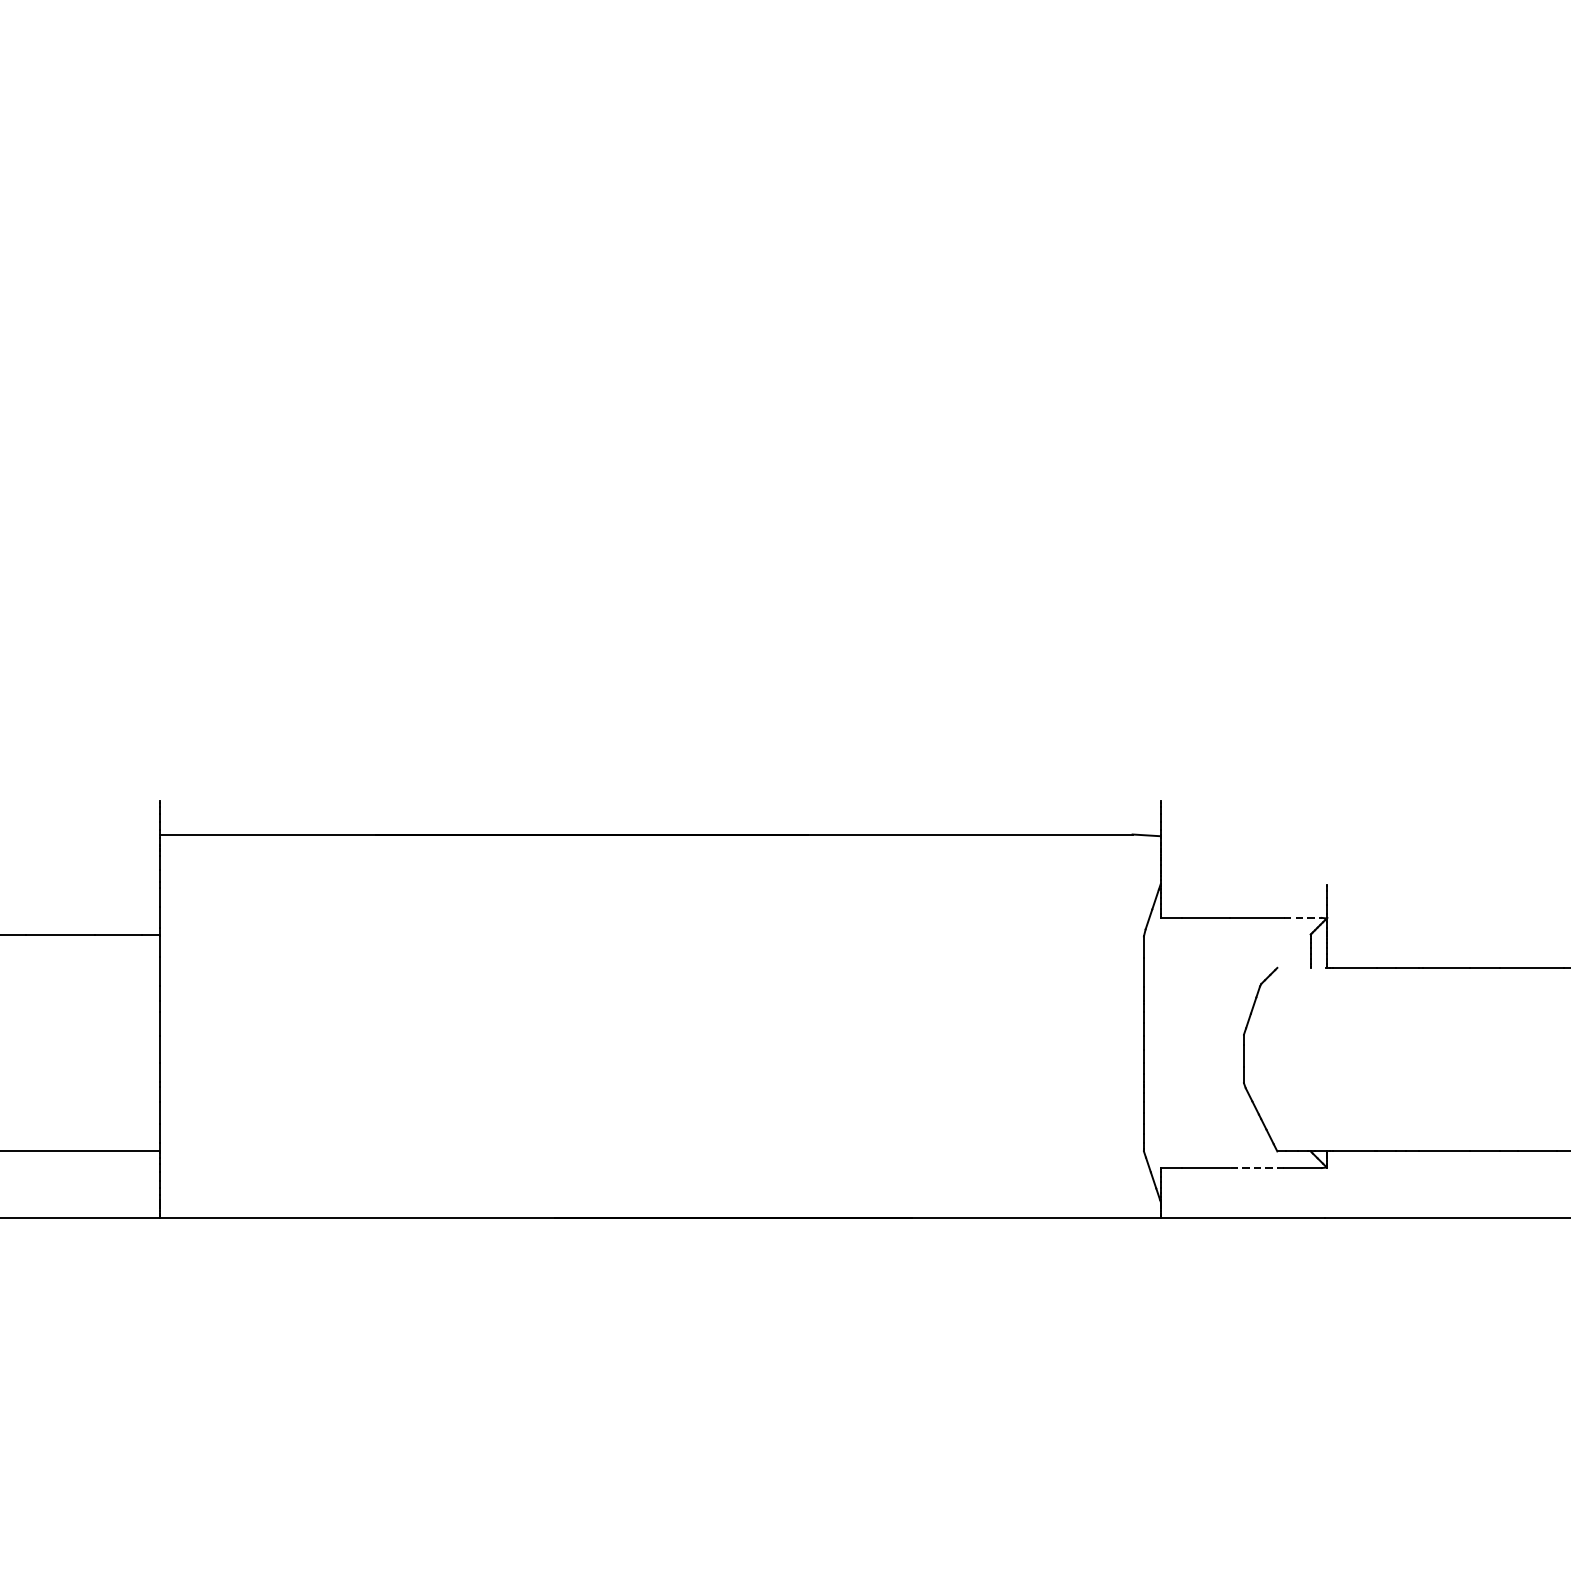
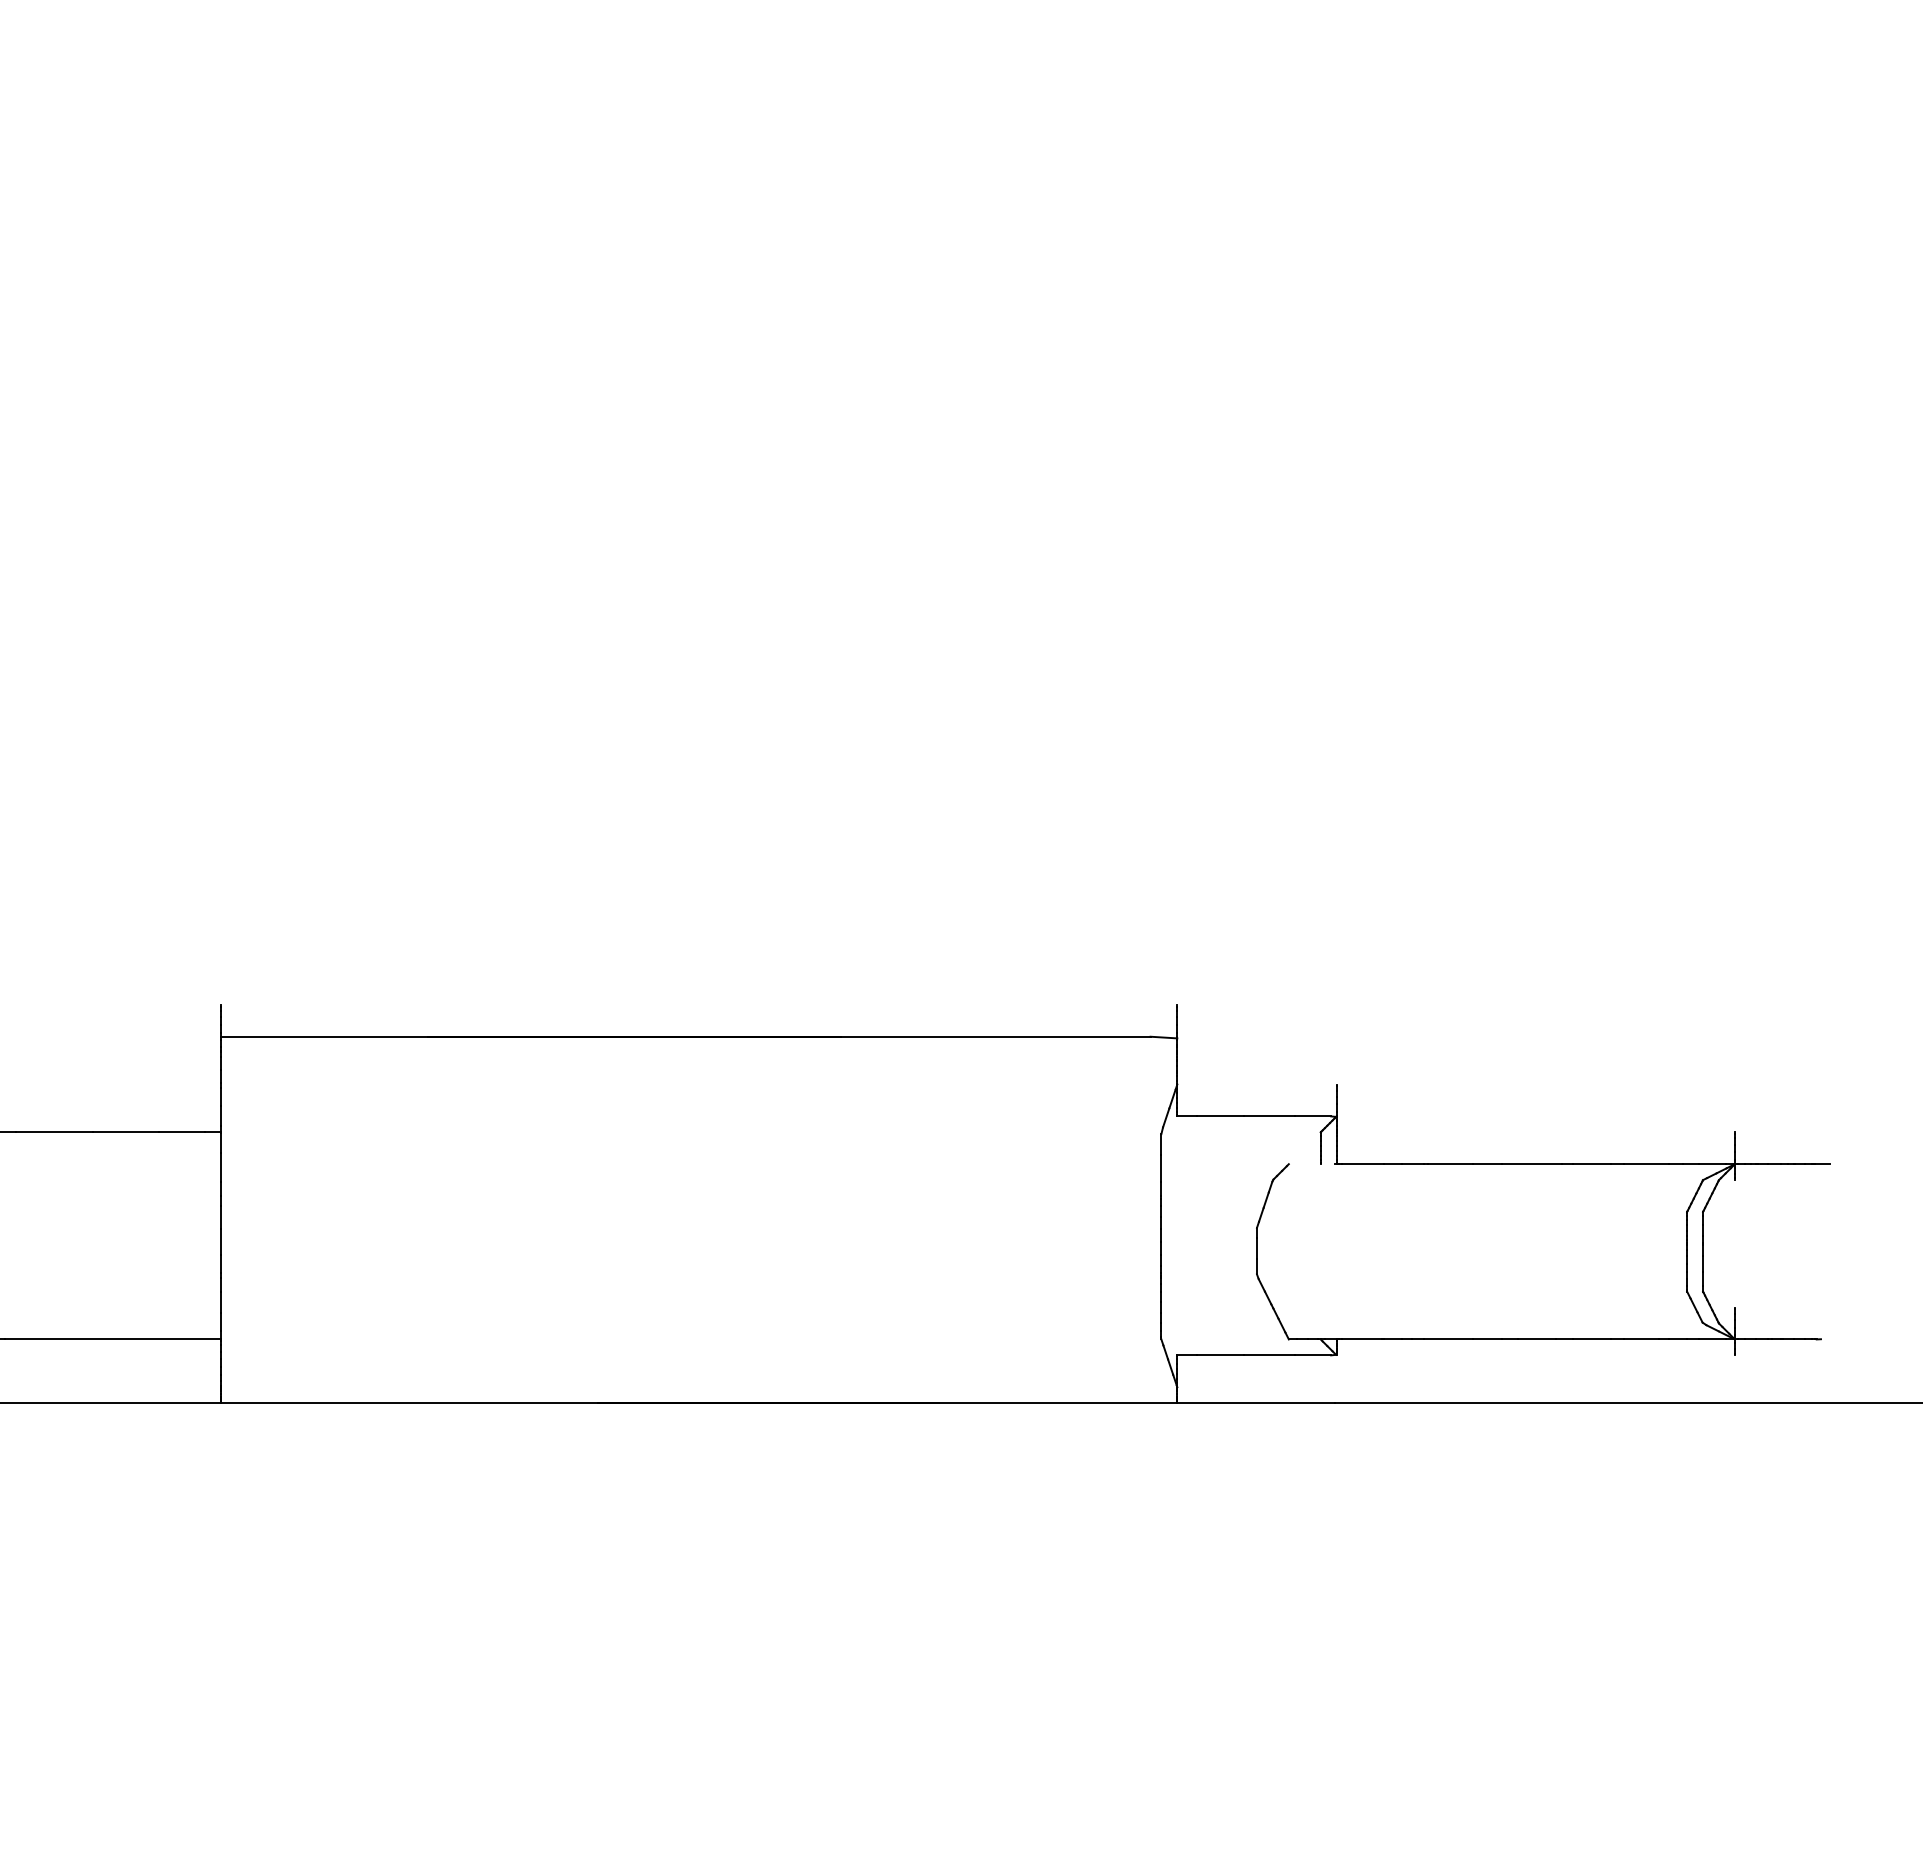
line: (1303, 918) -> (1313, 1116), dashed -> solid
line: (1257, 1168) -> (1269, 1355), dashed -> solid

